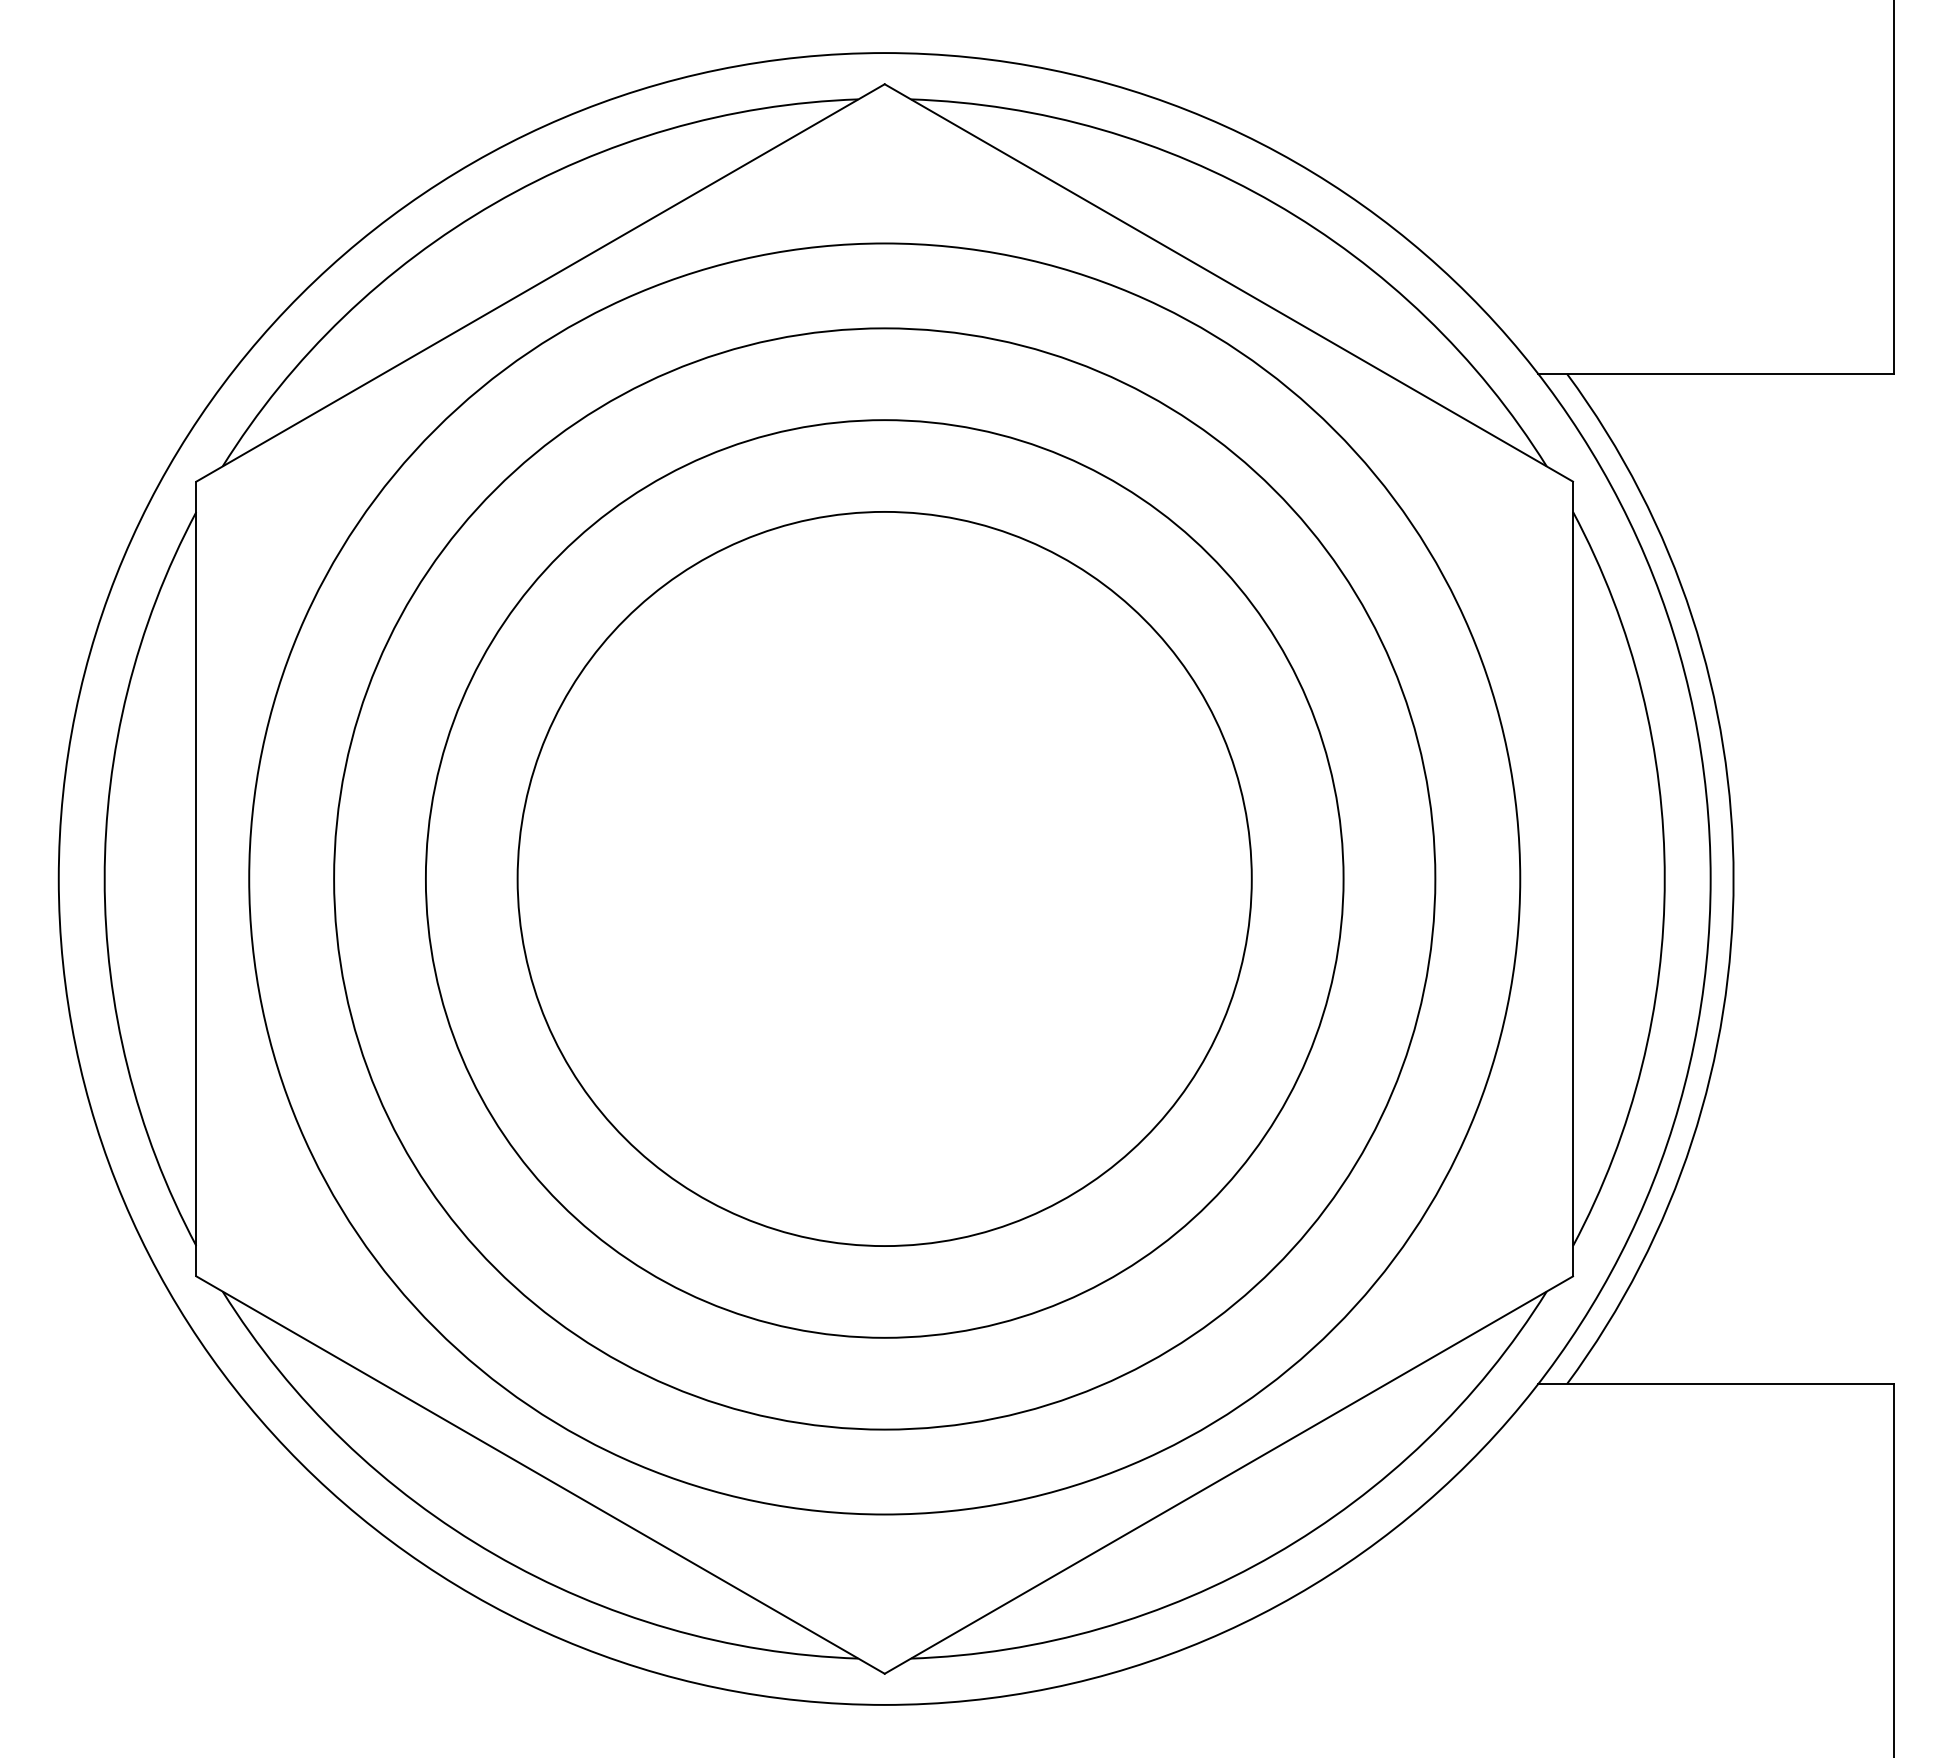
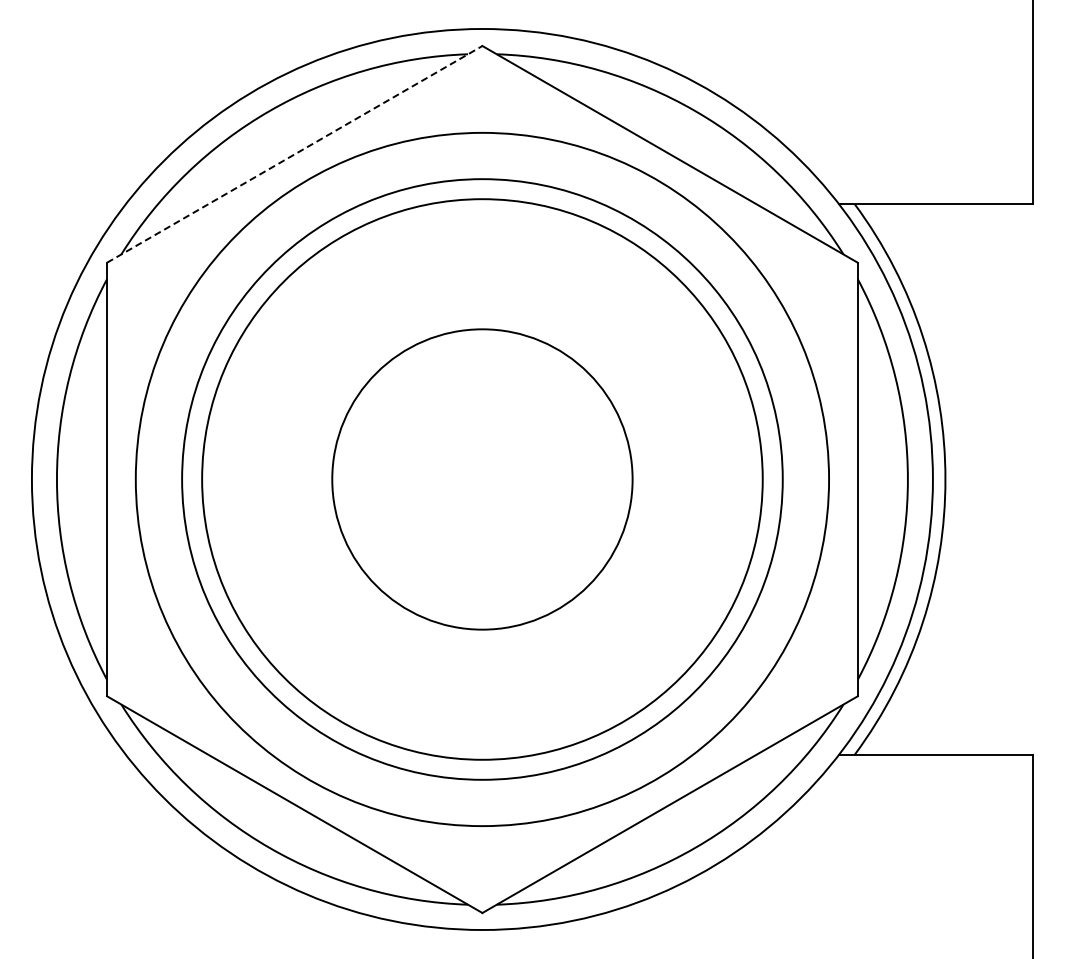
line: (540, 283) -> (294, 154), solid -> dashed
circle: (884, 879) -> (482, 479), size x0.6
circle: (884, 879) -> (482, 479), size x1.4

